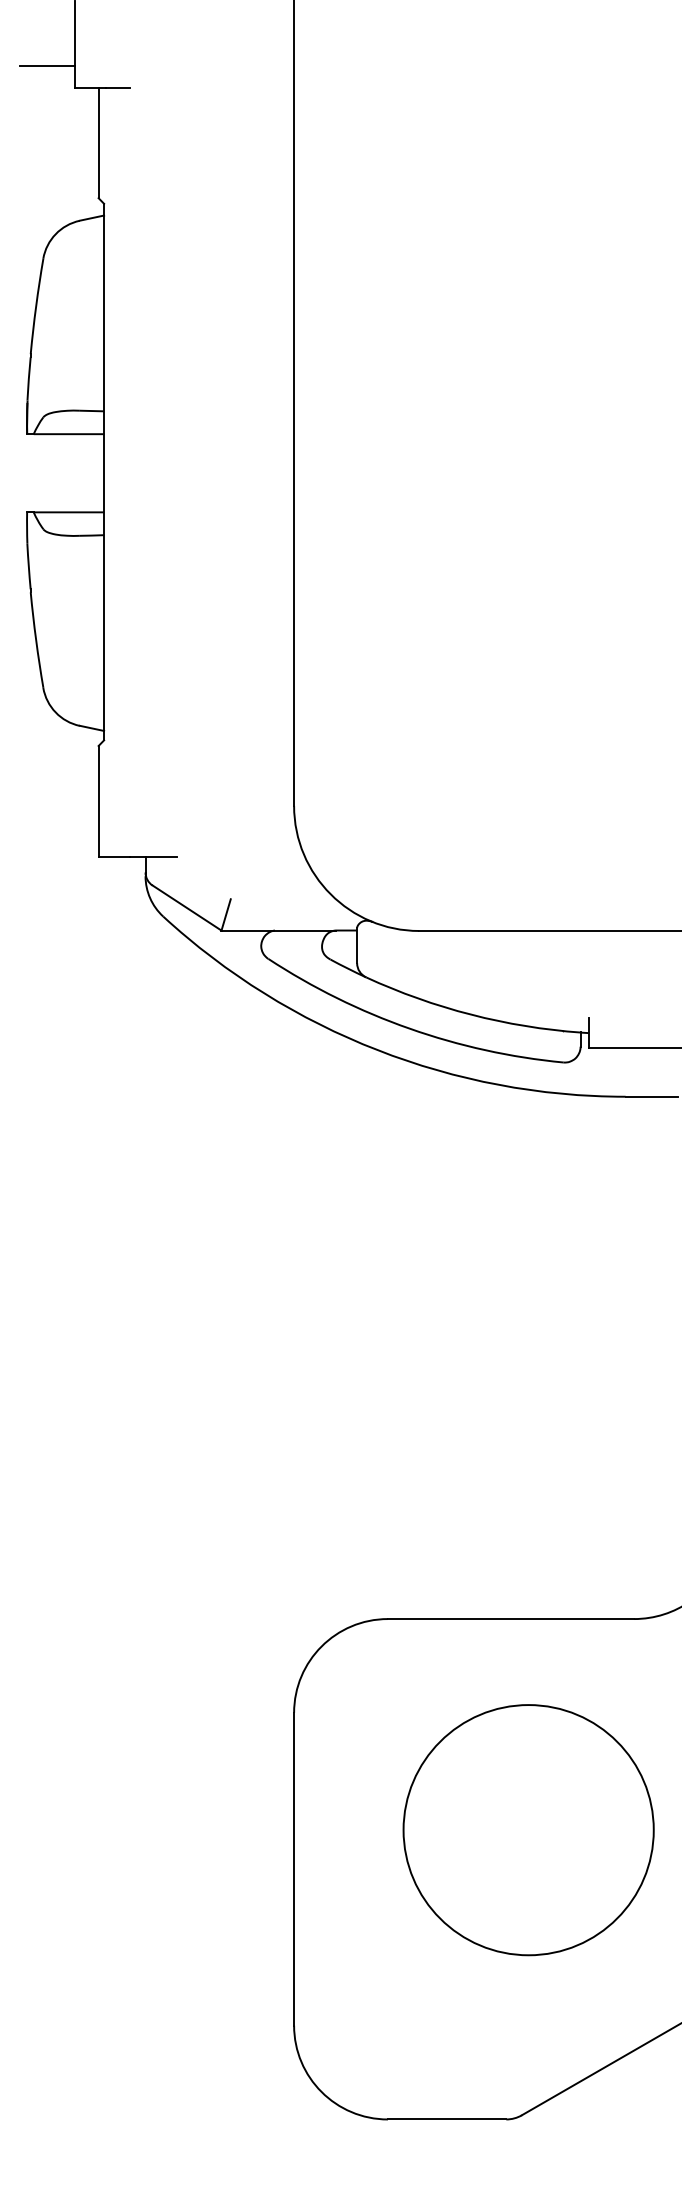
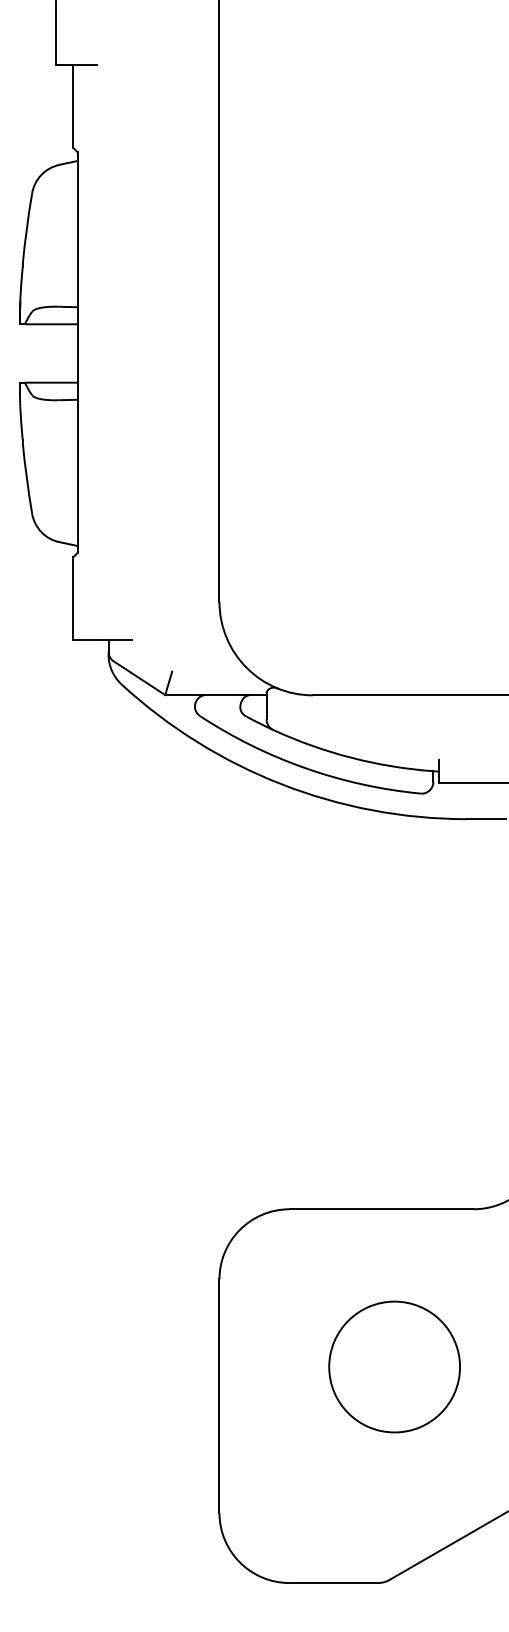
line: (47, 65) -> (35, 48), removed
circle: (528, 1830) -> (394, 1367), size x0.7

